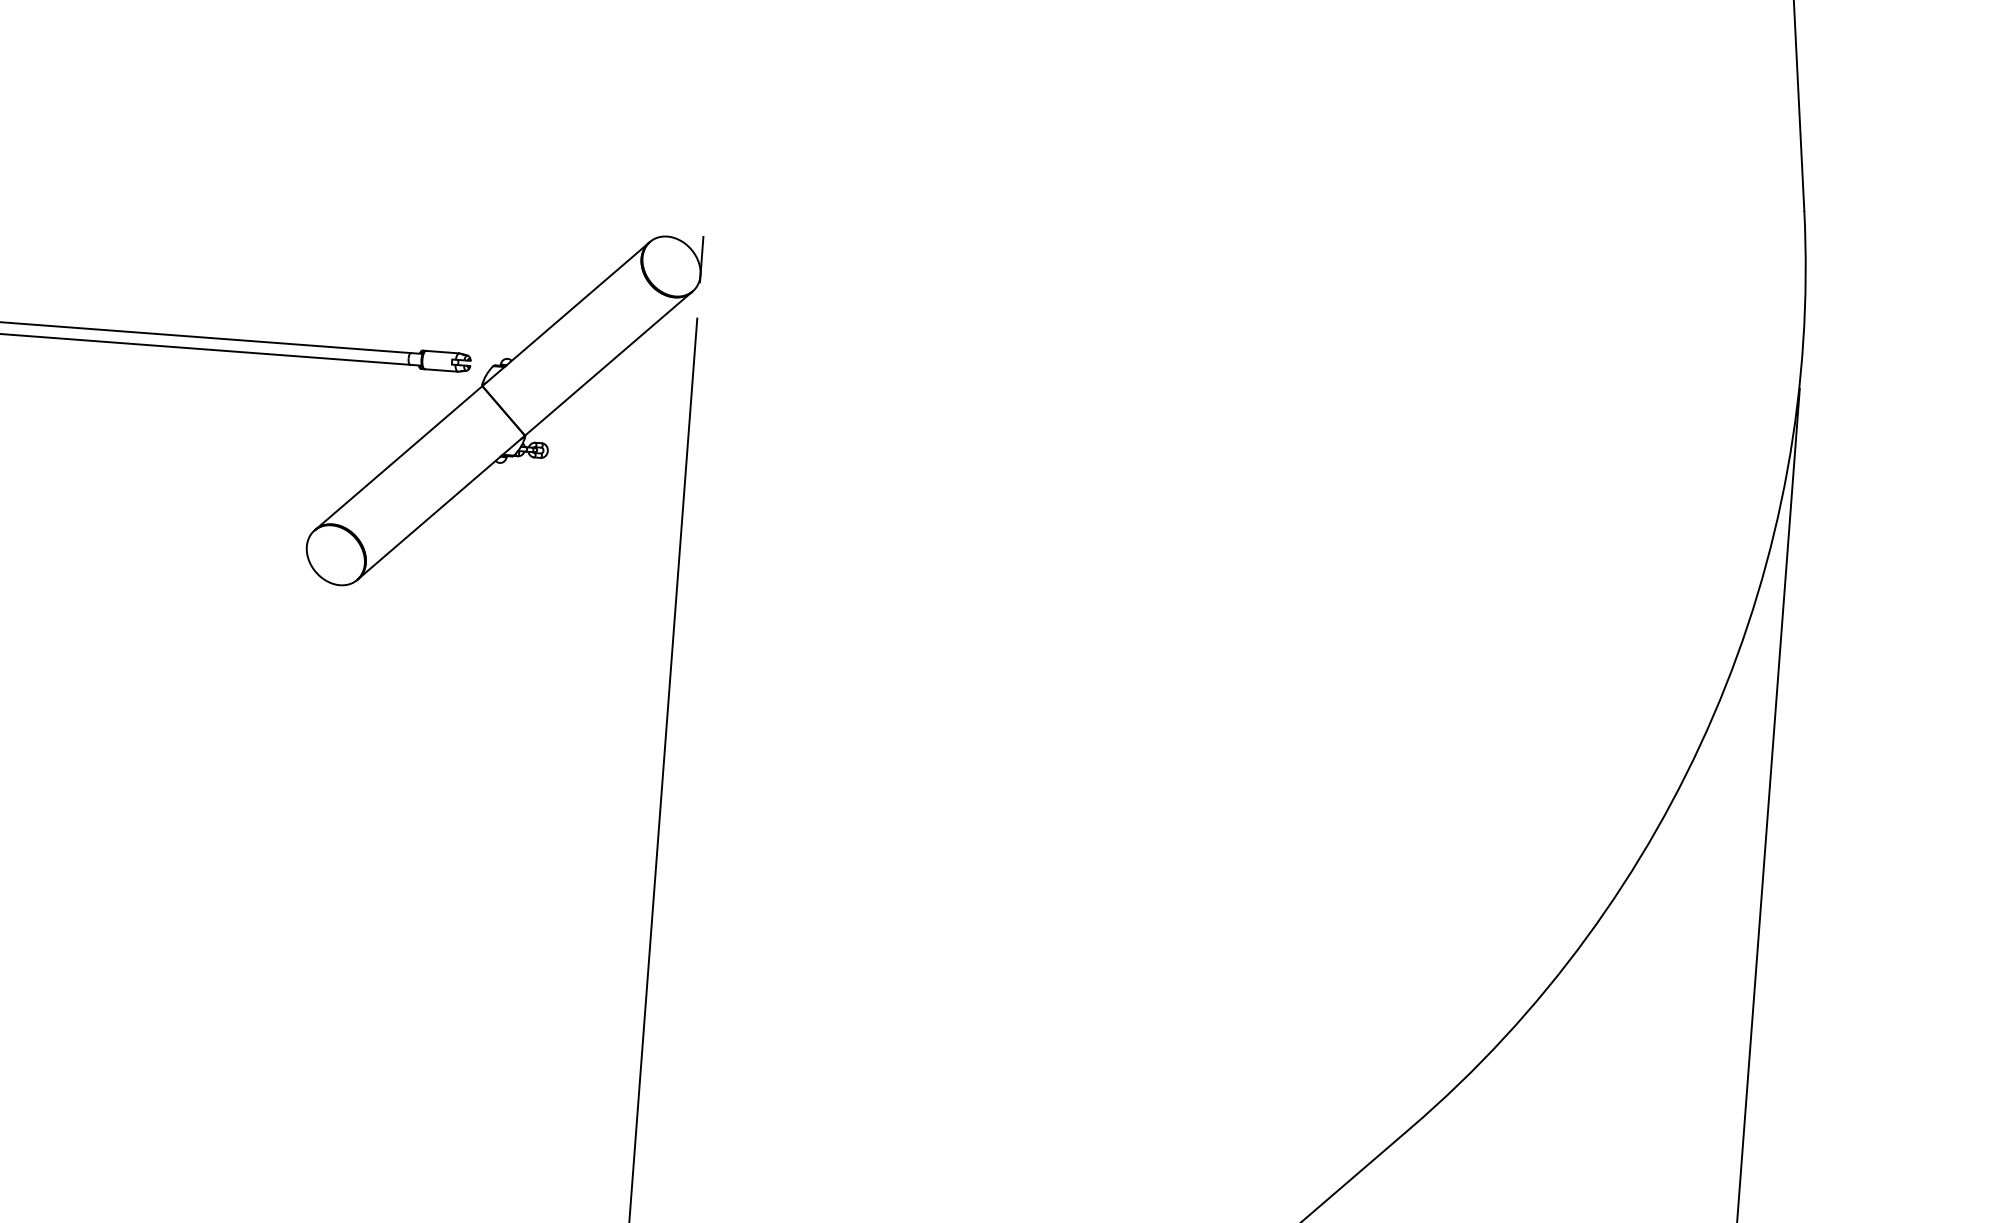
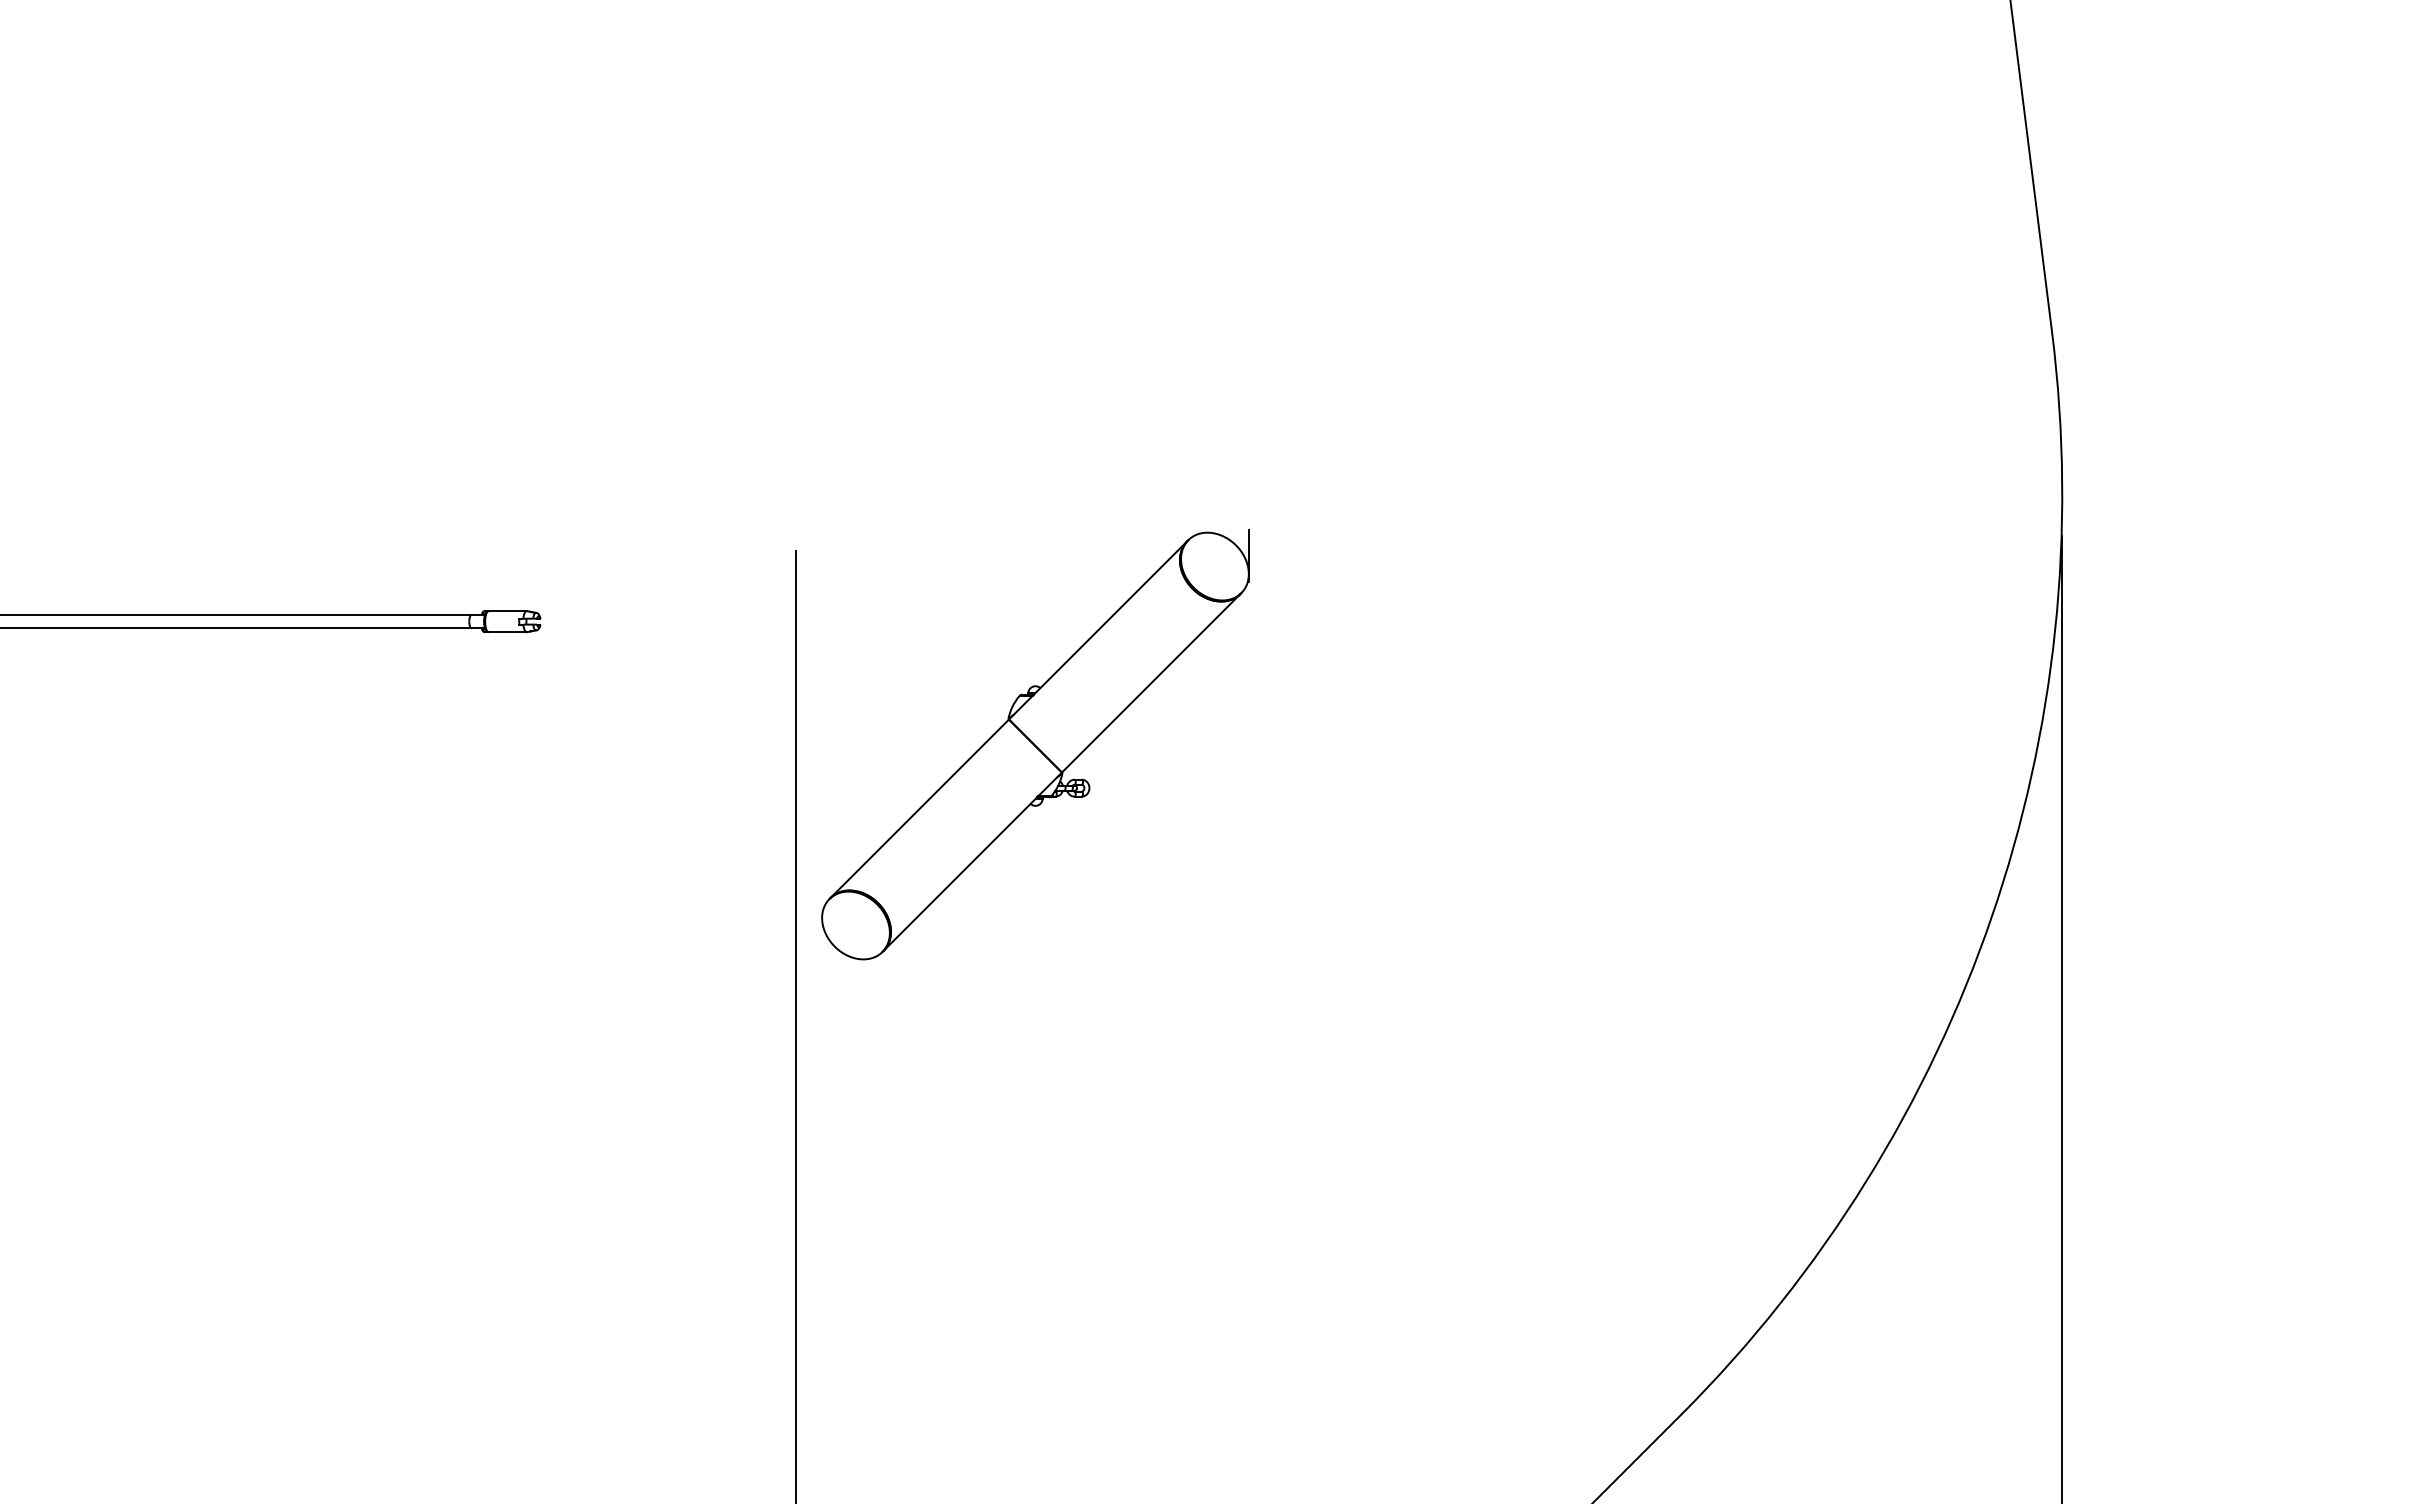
part: (503, 409) -> (1035, 744), moved

